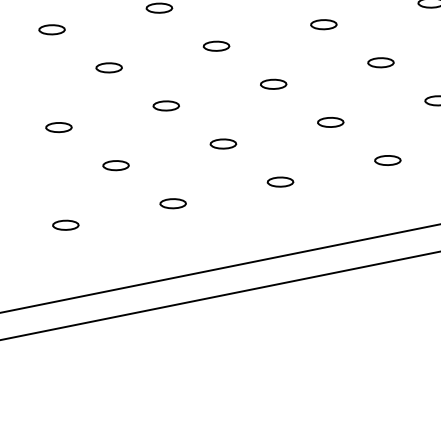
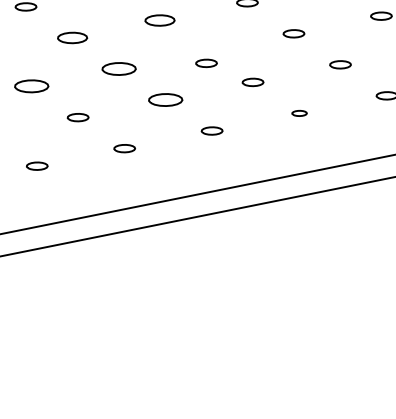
part: (215, 45) -> (159, 19), size x1.4
part: (109, 67) -> (72, 37), size x1.4
part: (273, 84) -> (206, 63), moved
part: (165, 105) -> (118, 68), size x1.6
part: (58, 127) -> (31, 86), size x1.6
part: (223, 143) -> (165, 99), size x1.6
part: (387, 160) -> (299, 113), size x0.7

